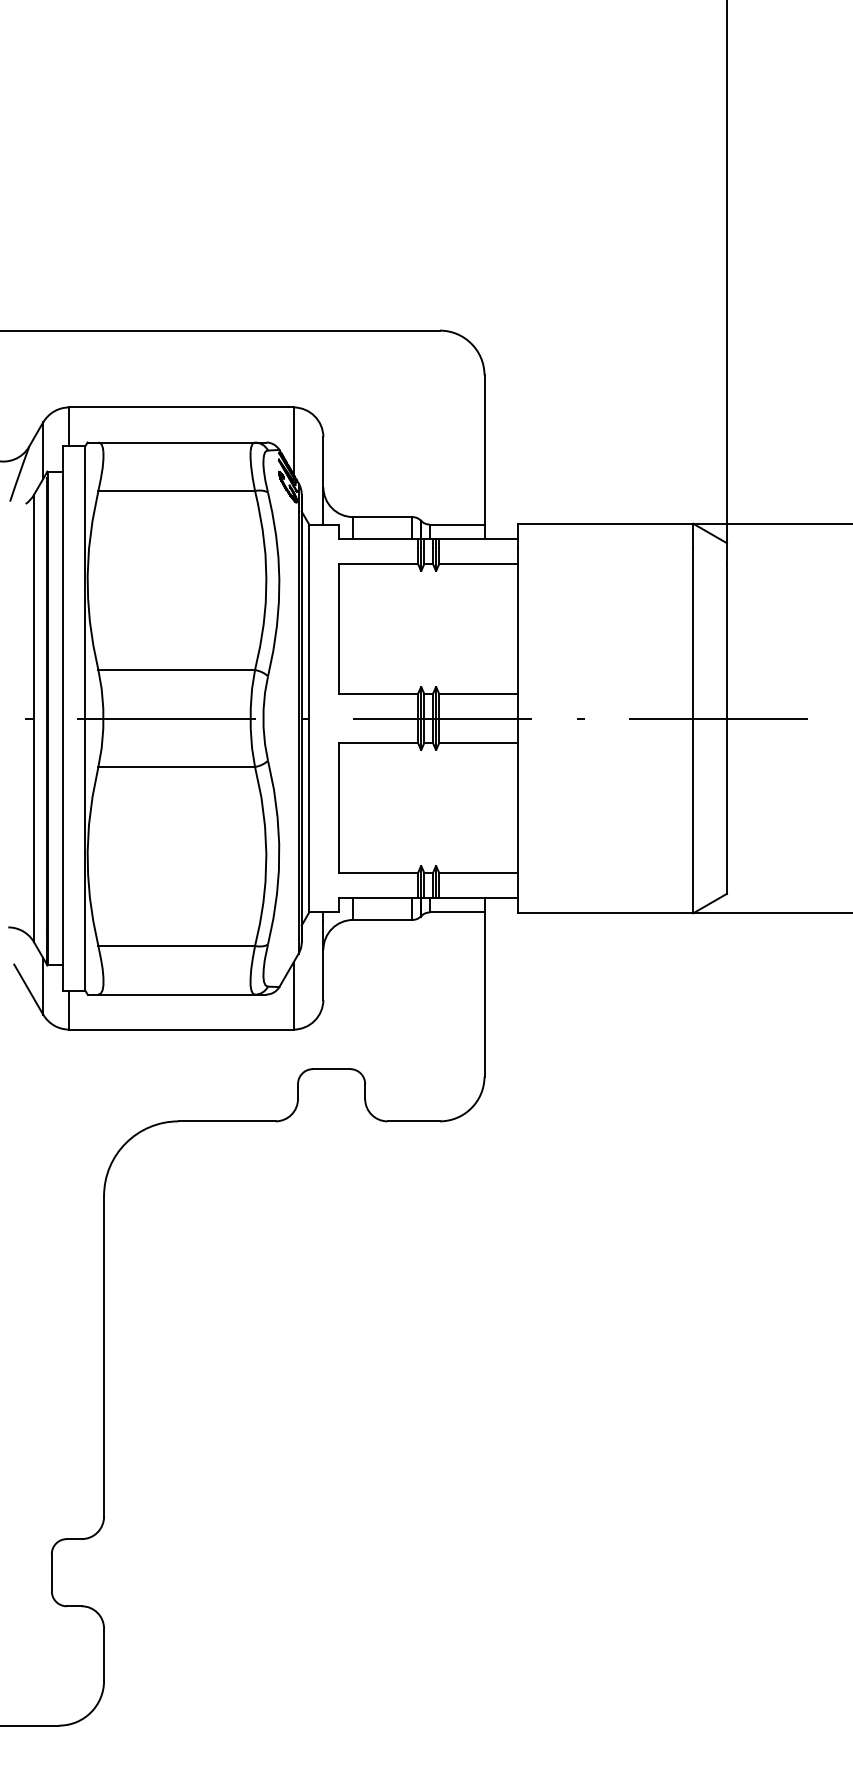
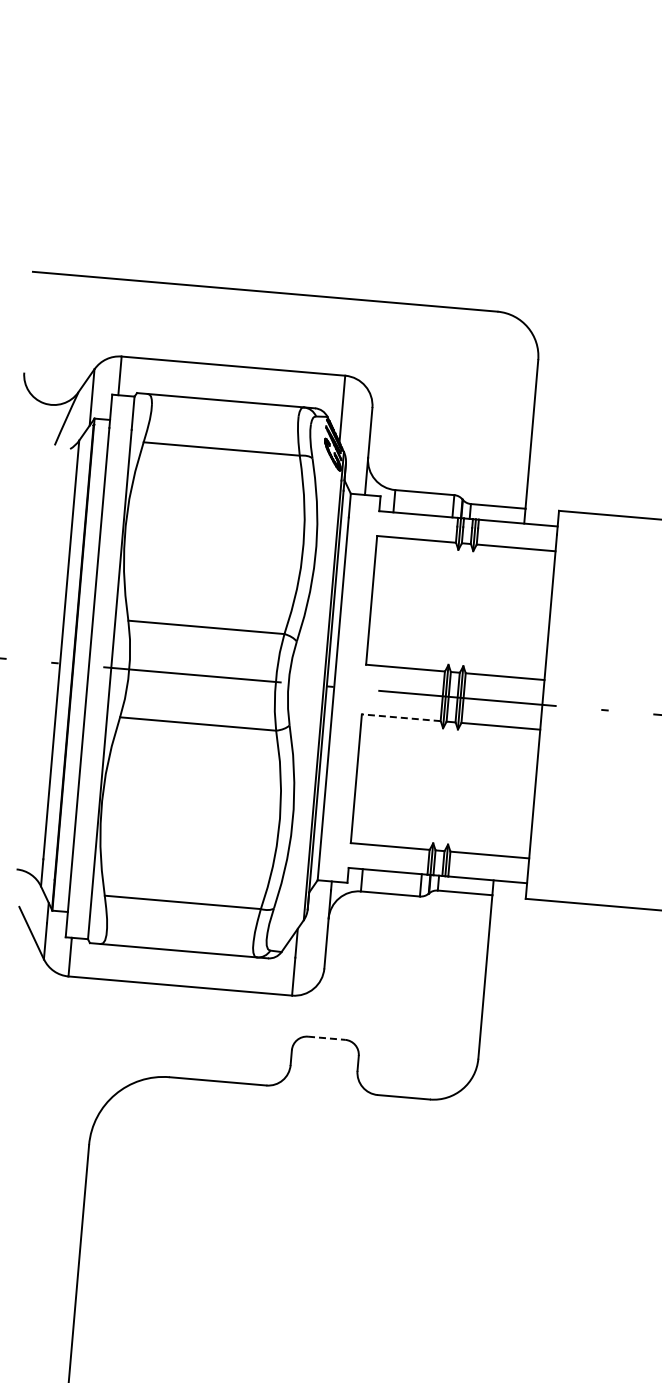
line: (378, 743) -> (401, 717), solid -> dashed
line: (331, 1069) -> (326, 1038), solid -> dashed

